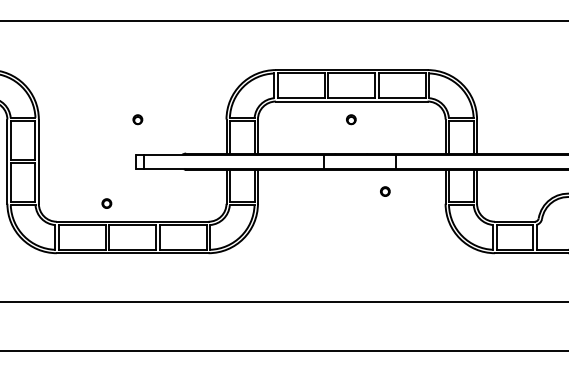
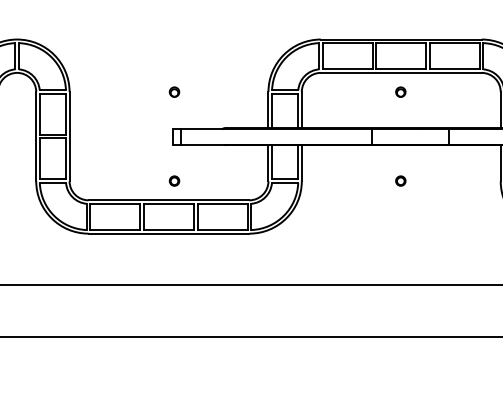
part: (385, 191) -> (400, 180), moved
part: (106, 203) -> (174, 180), moved

